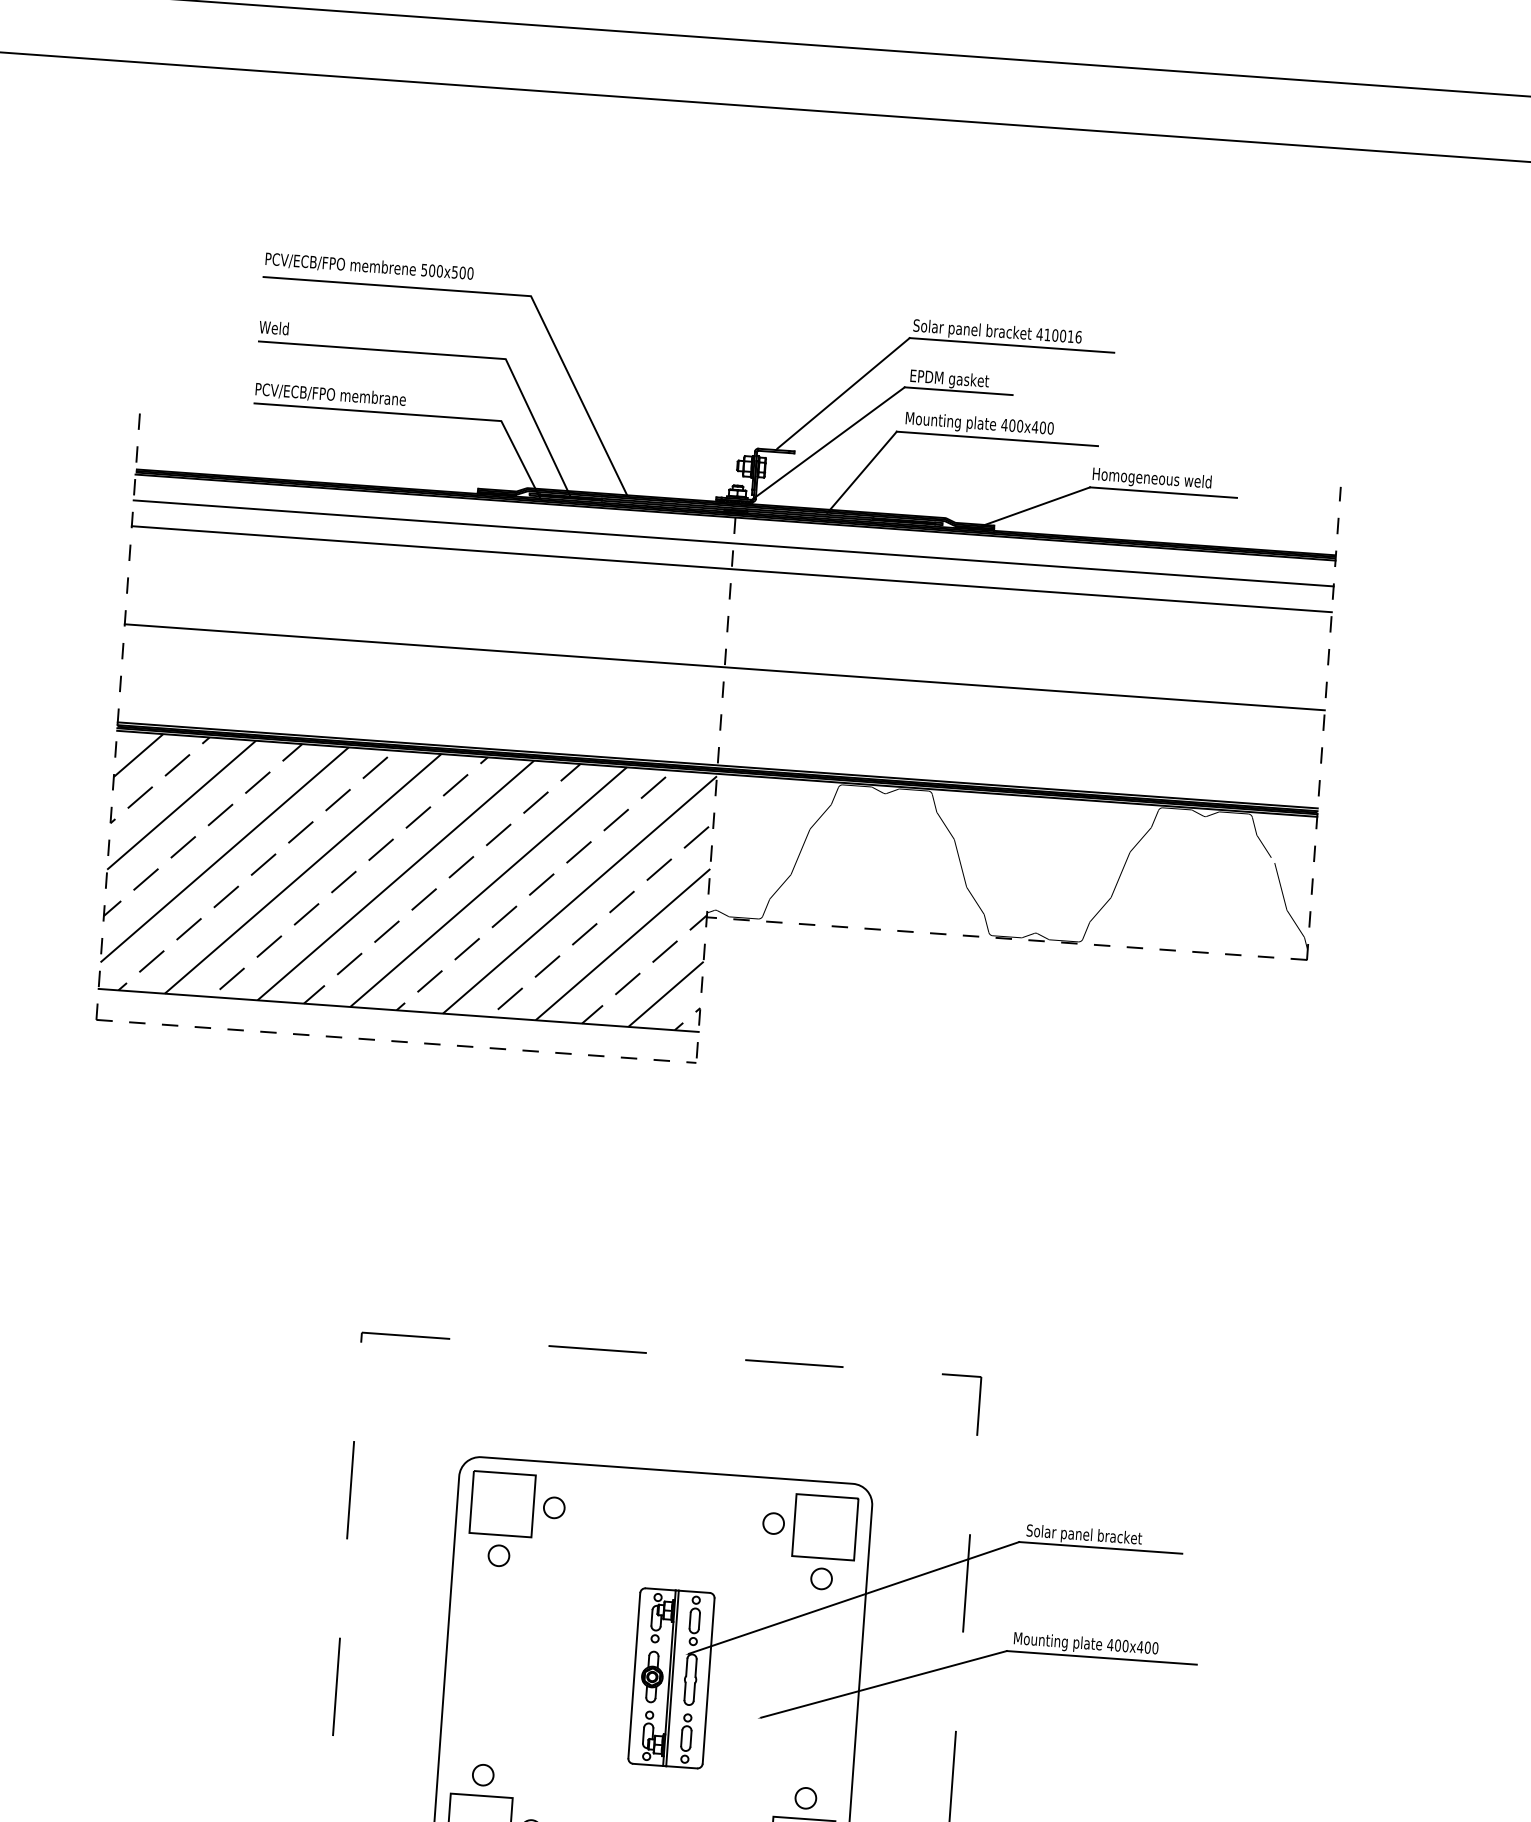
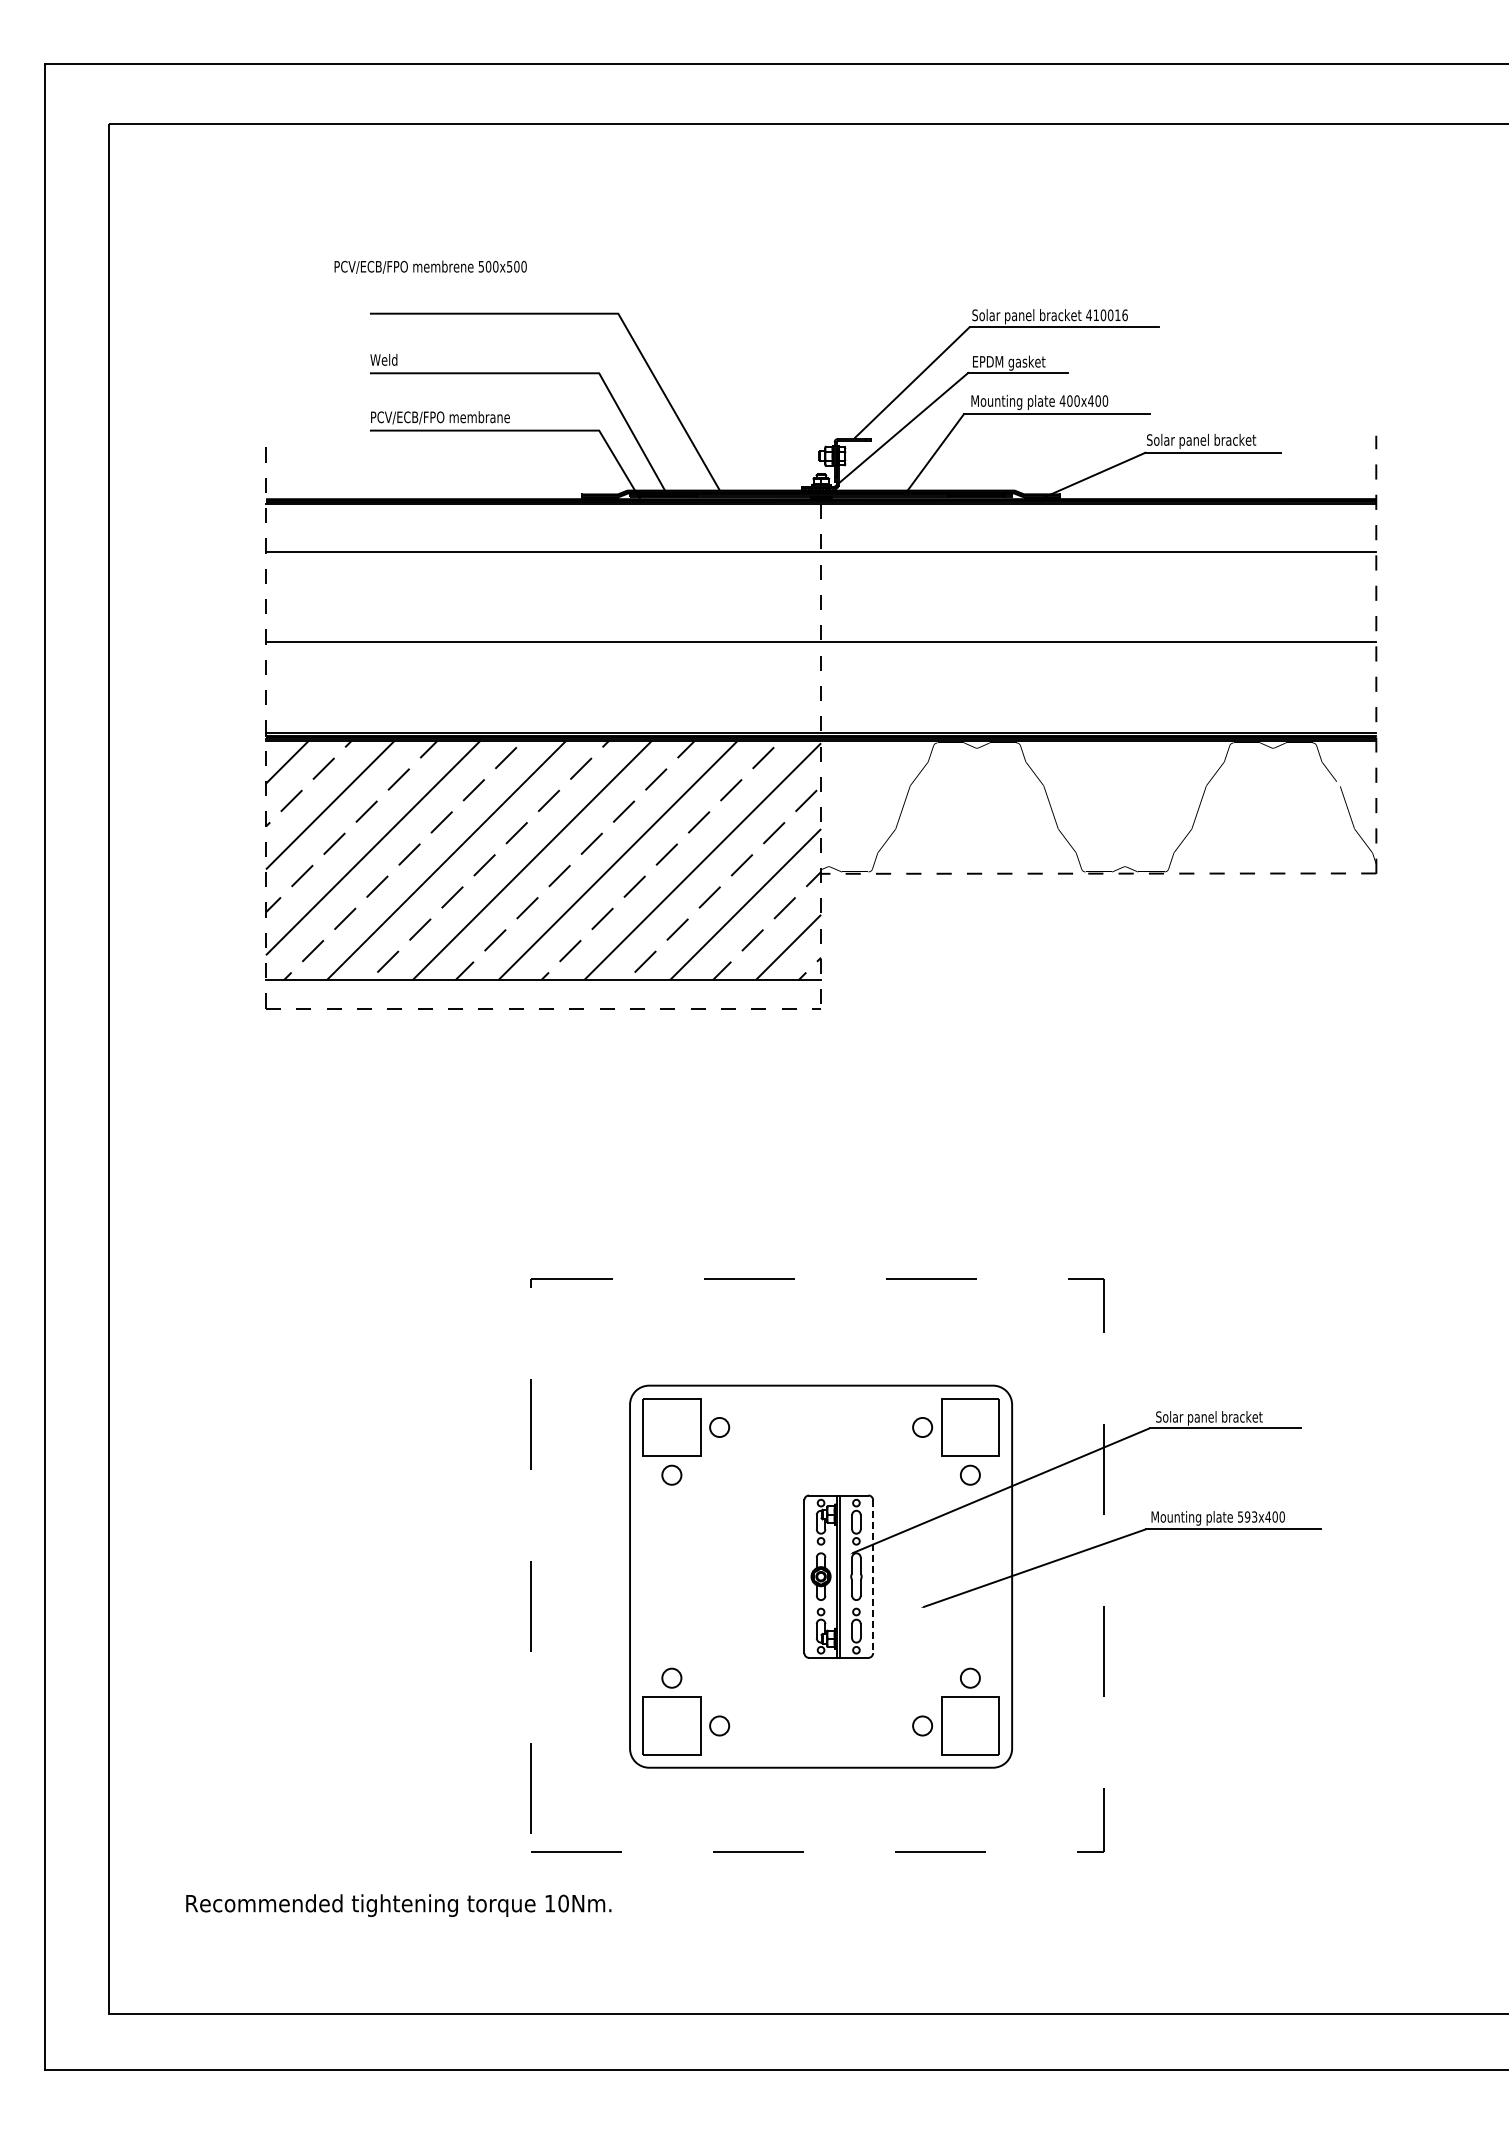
text: (369, 265) -> (430, 266), moved
text: (1151, 478) -> (1201, 440), Homogeneous weld -> Solar panel bracket
line: (734, 543) -> (821, 527), removed
text: (1117, 1644) -> (1247, 1516), 400x400 -> 593x400
line: (708, 1681) -> (873, 1577), solid -> dashed

